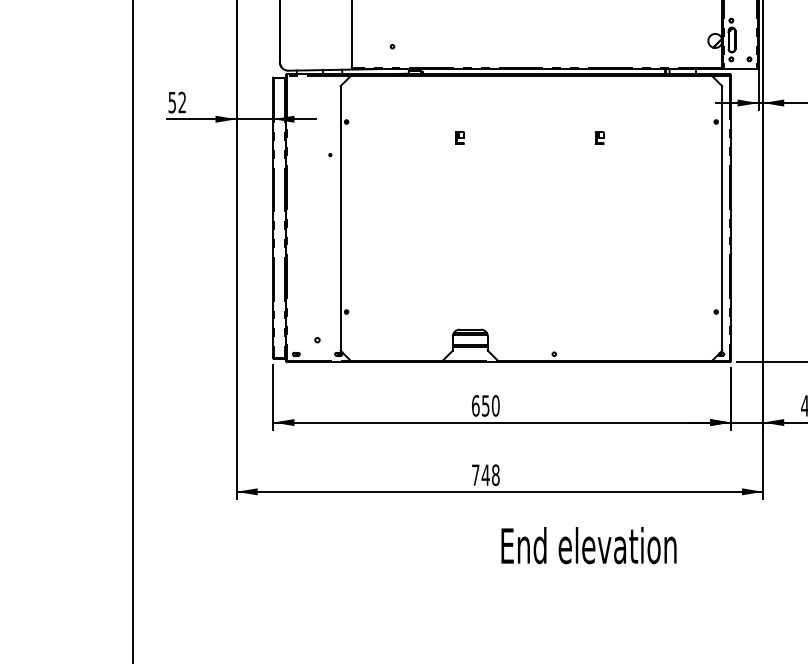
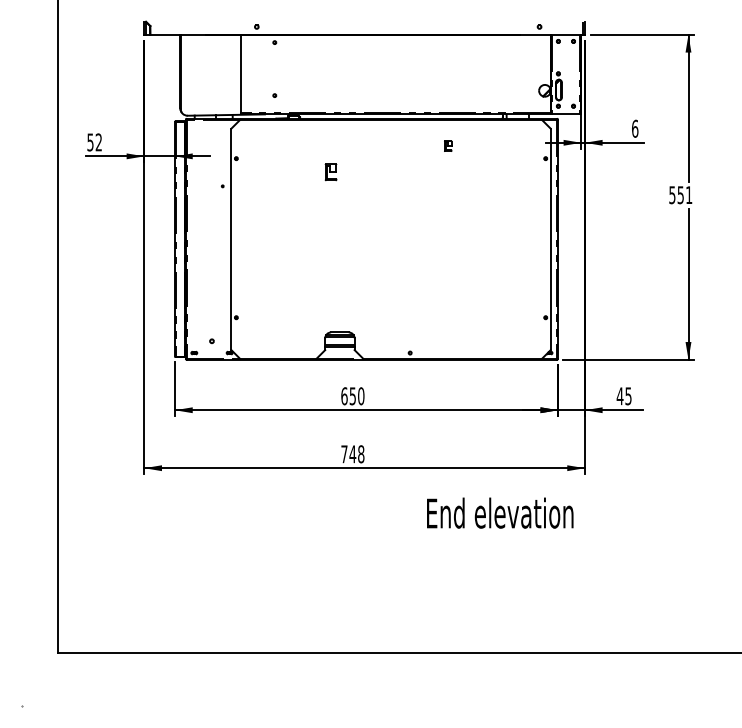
part: (460, 137) -> (331, 171), size x1.6
part: (600, 137) -> (448, 145), moved
text: (589, 544) -> (500, 512), moved

